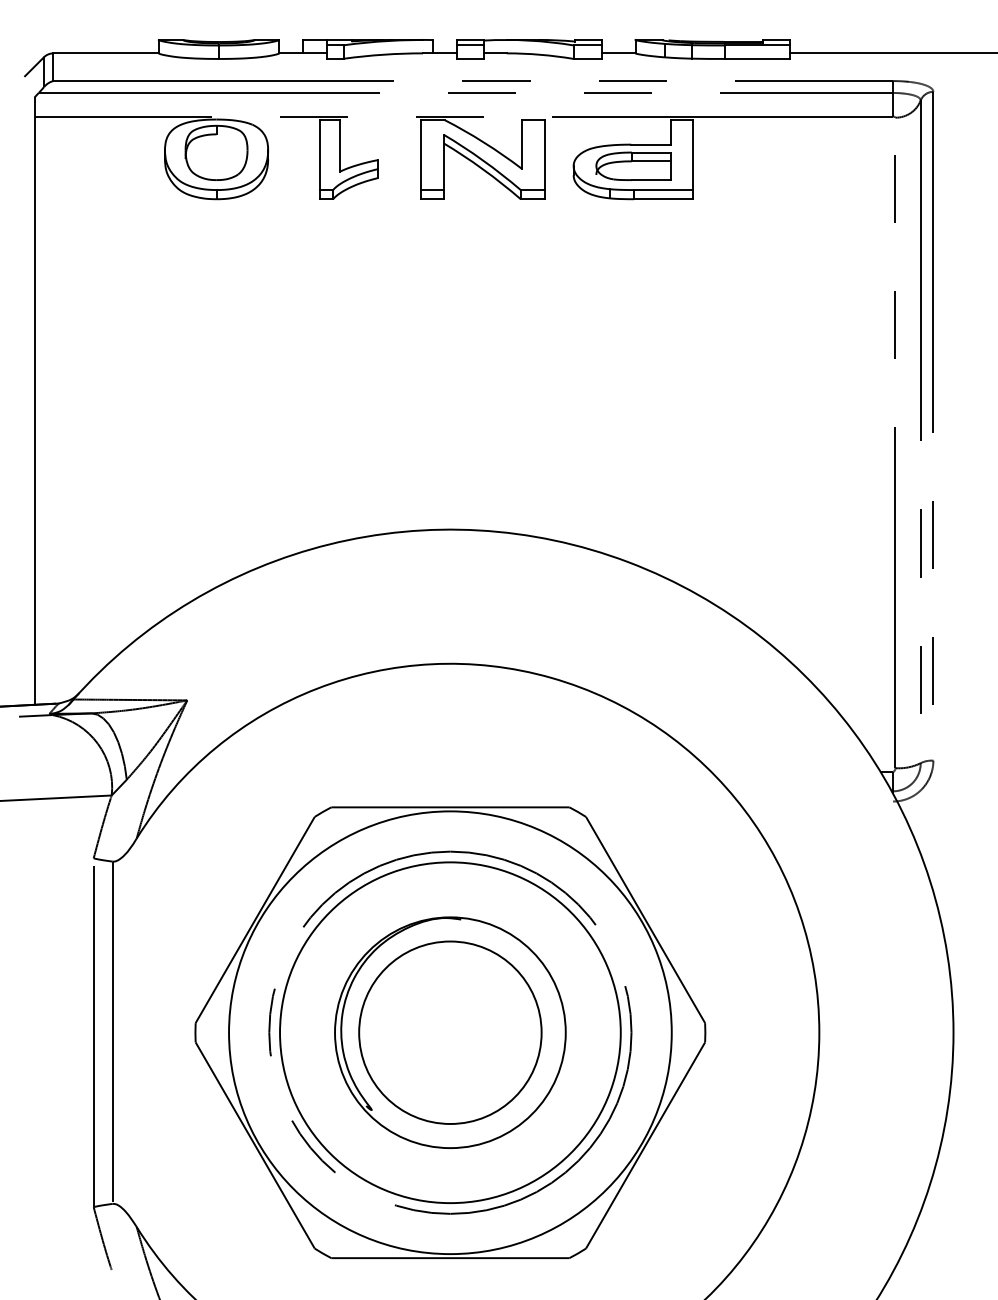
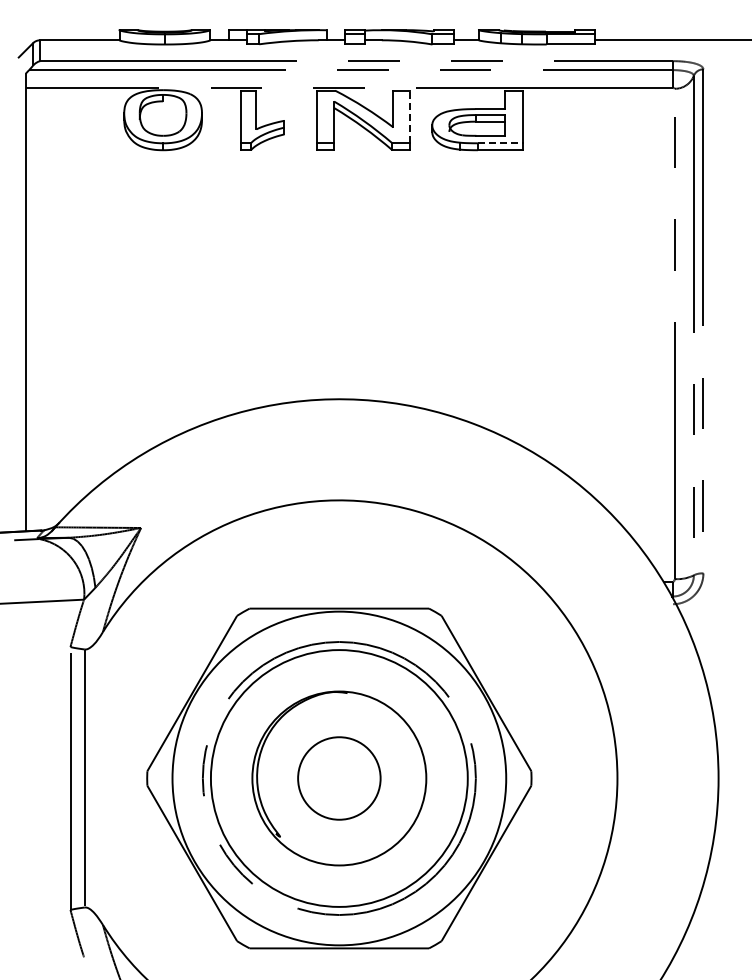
line: (544, 154) -> (410, 116), solid -> dashed
line: (664, 190) -> (500, 143), solid -> dashed
circle: (450, 1032) -> (339, 778), size x0.6

